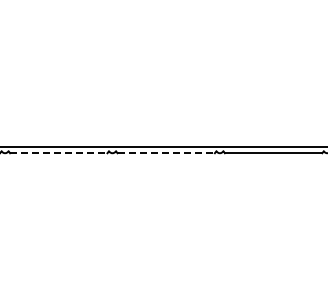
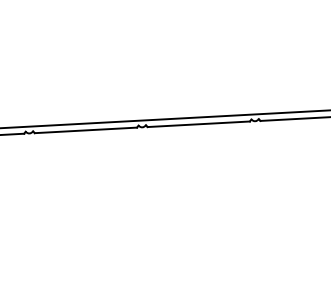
line: (58, 153) -> (85, 130), dashed -> solid
line: (166, 153) -> (199, 124), dashed -> solid

